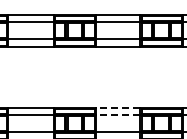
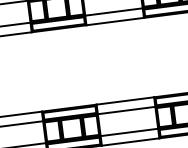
line: (117, 108) -> (124, 101), dashed -> solid
line: (117, 115) -> (125, 110), dashed -> solid

